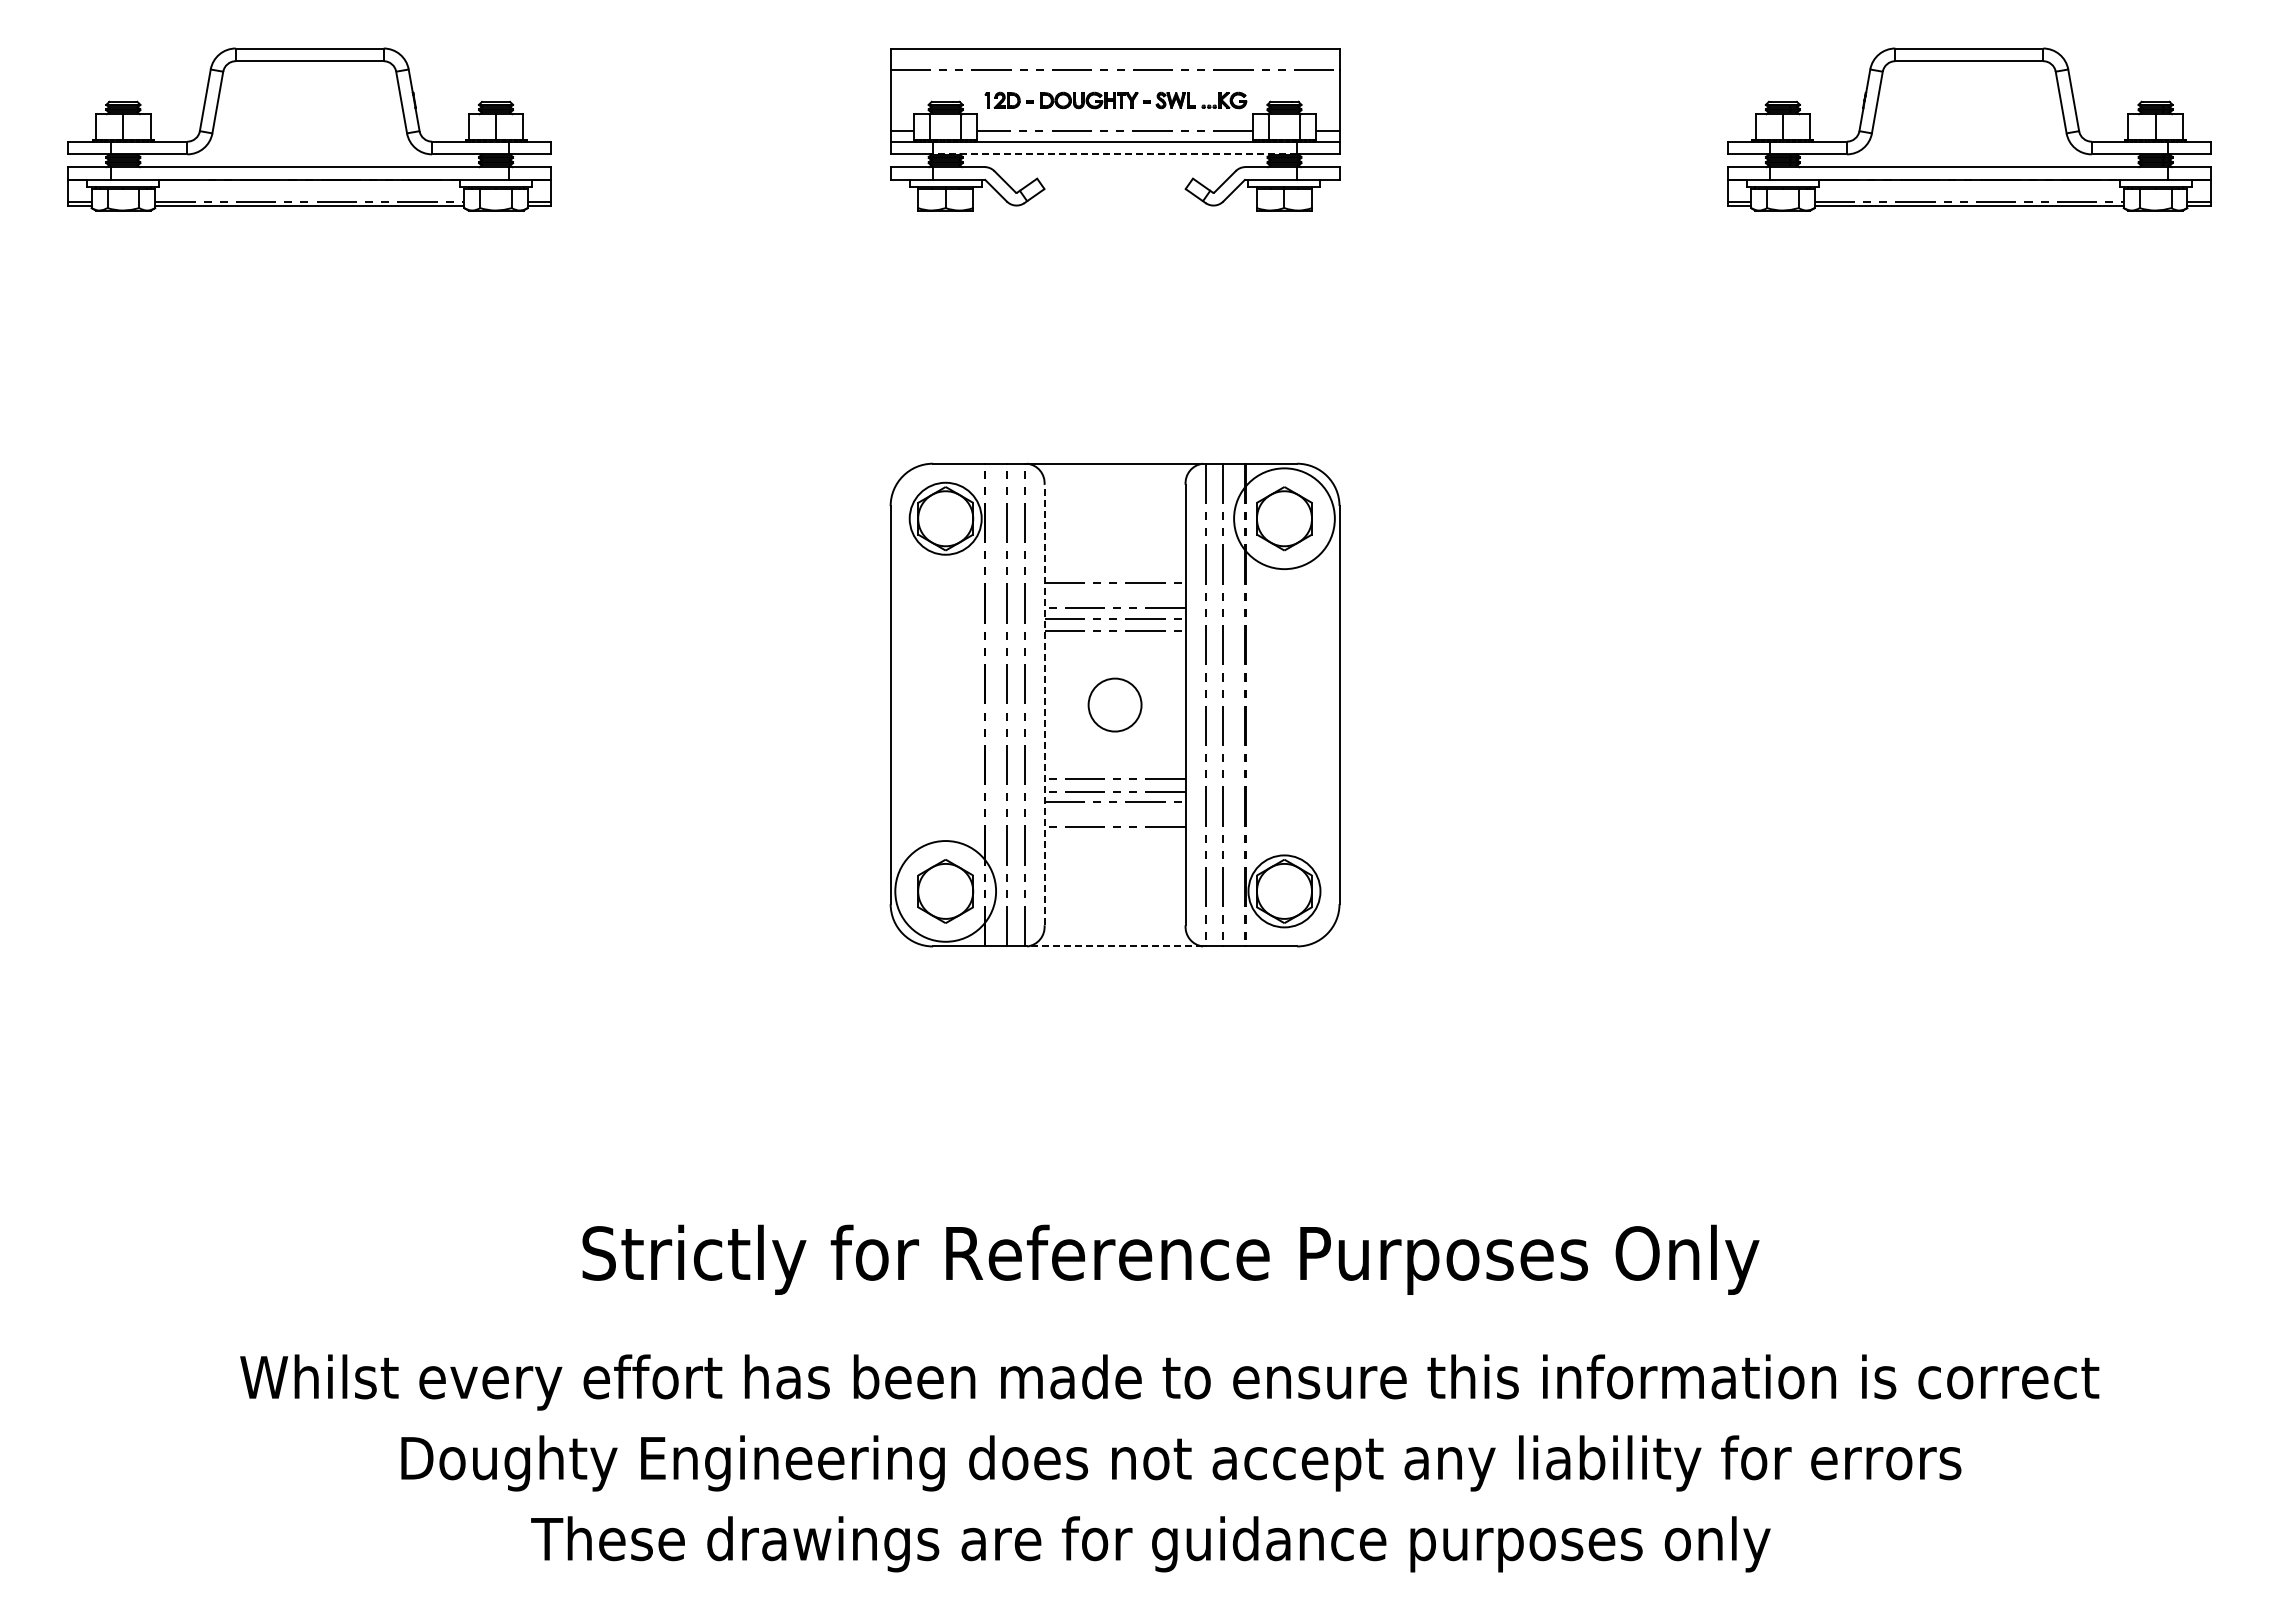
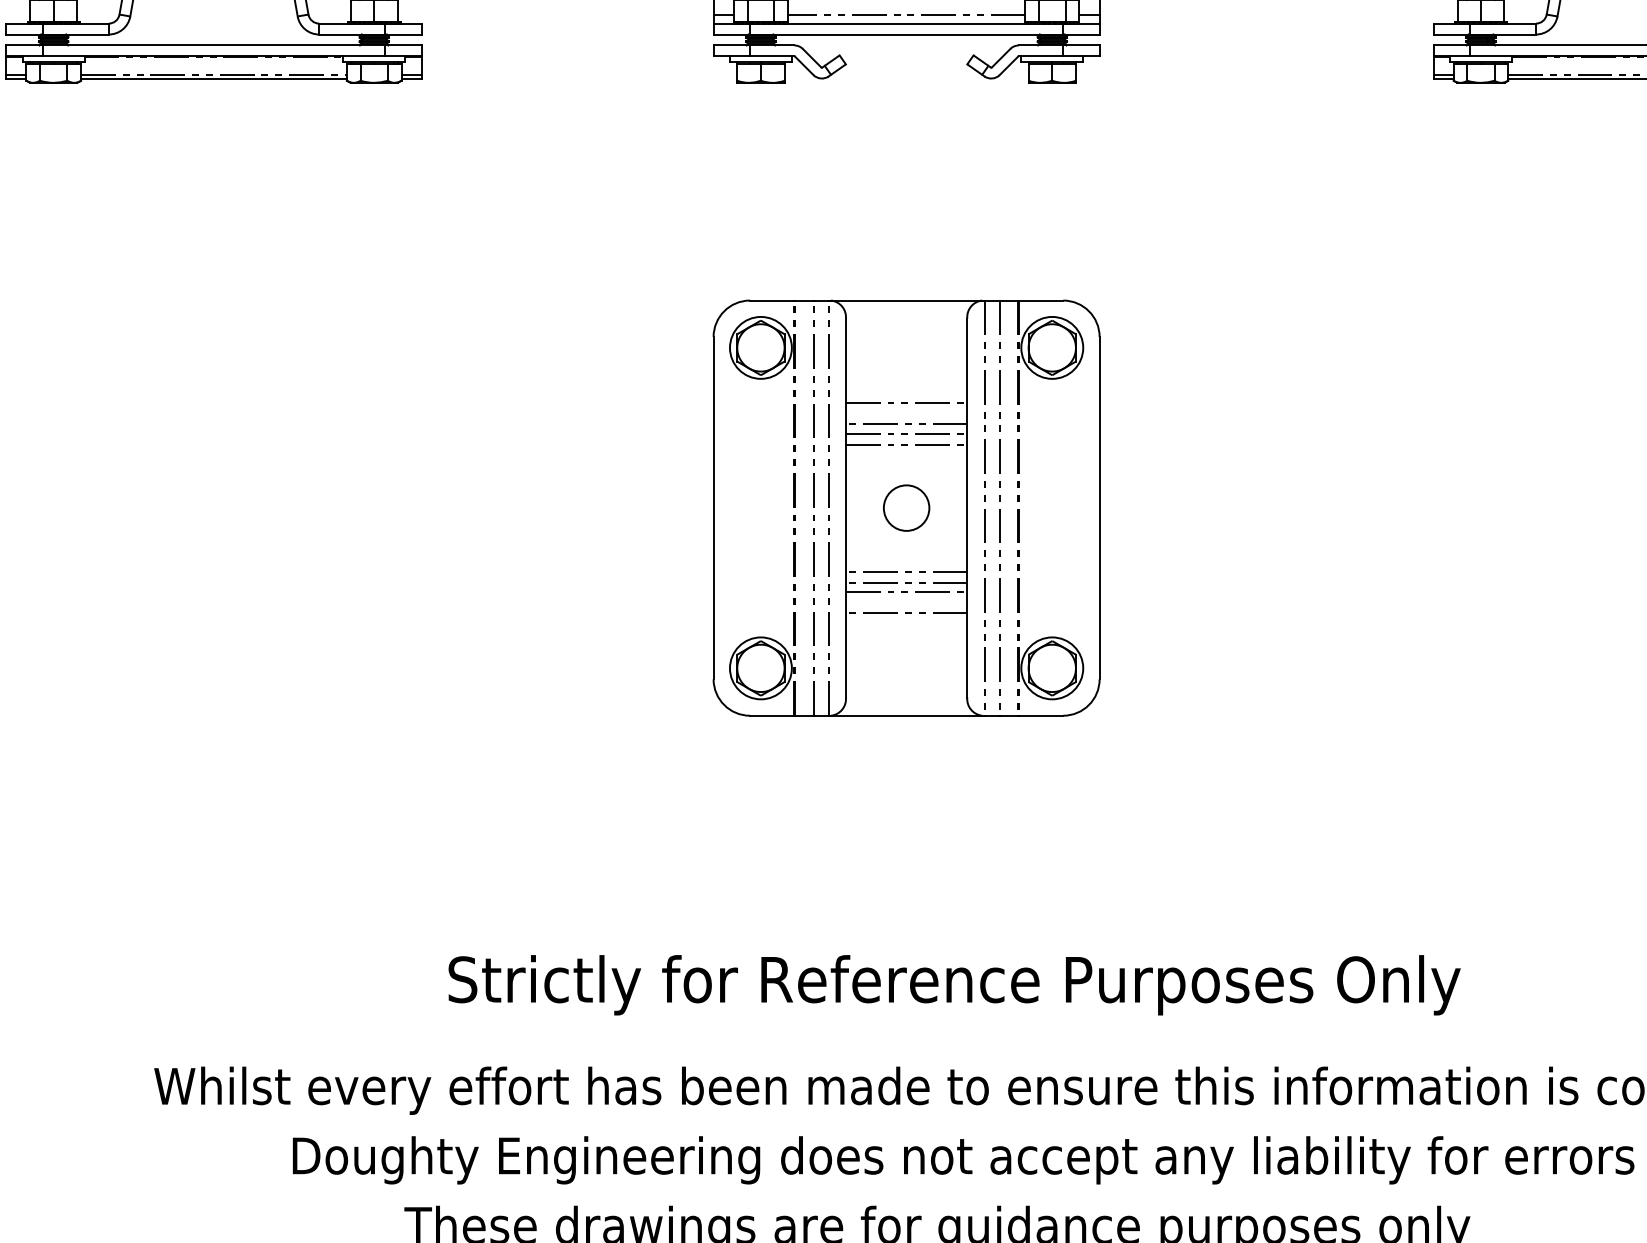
line: (1114, 154) -> (906, 34), dashed -> solid
circle: (1284, 518) -> (1052, 347), size x0.71
line: (1044, 704) -> (845, 507), dashed -> solid
circle: (945, 891) -> (760, 668), size x0.71
line: (1115, 946) -> (906, 715), dashed -> solid

